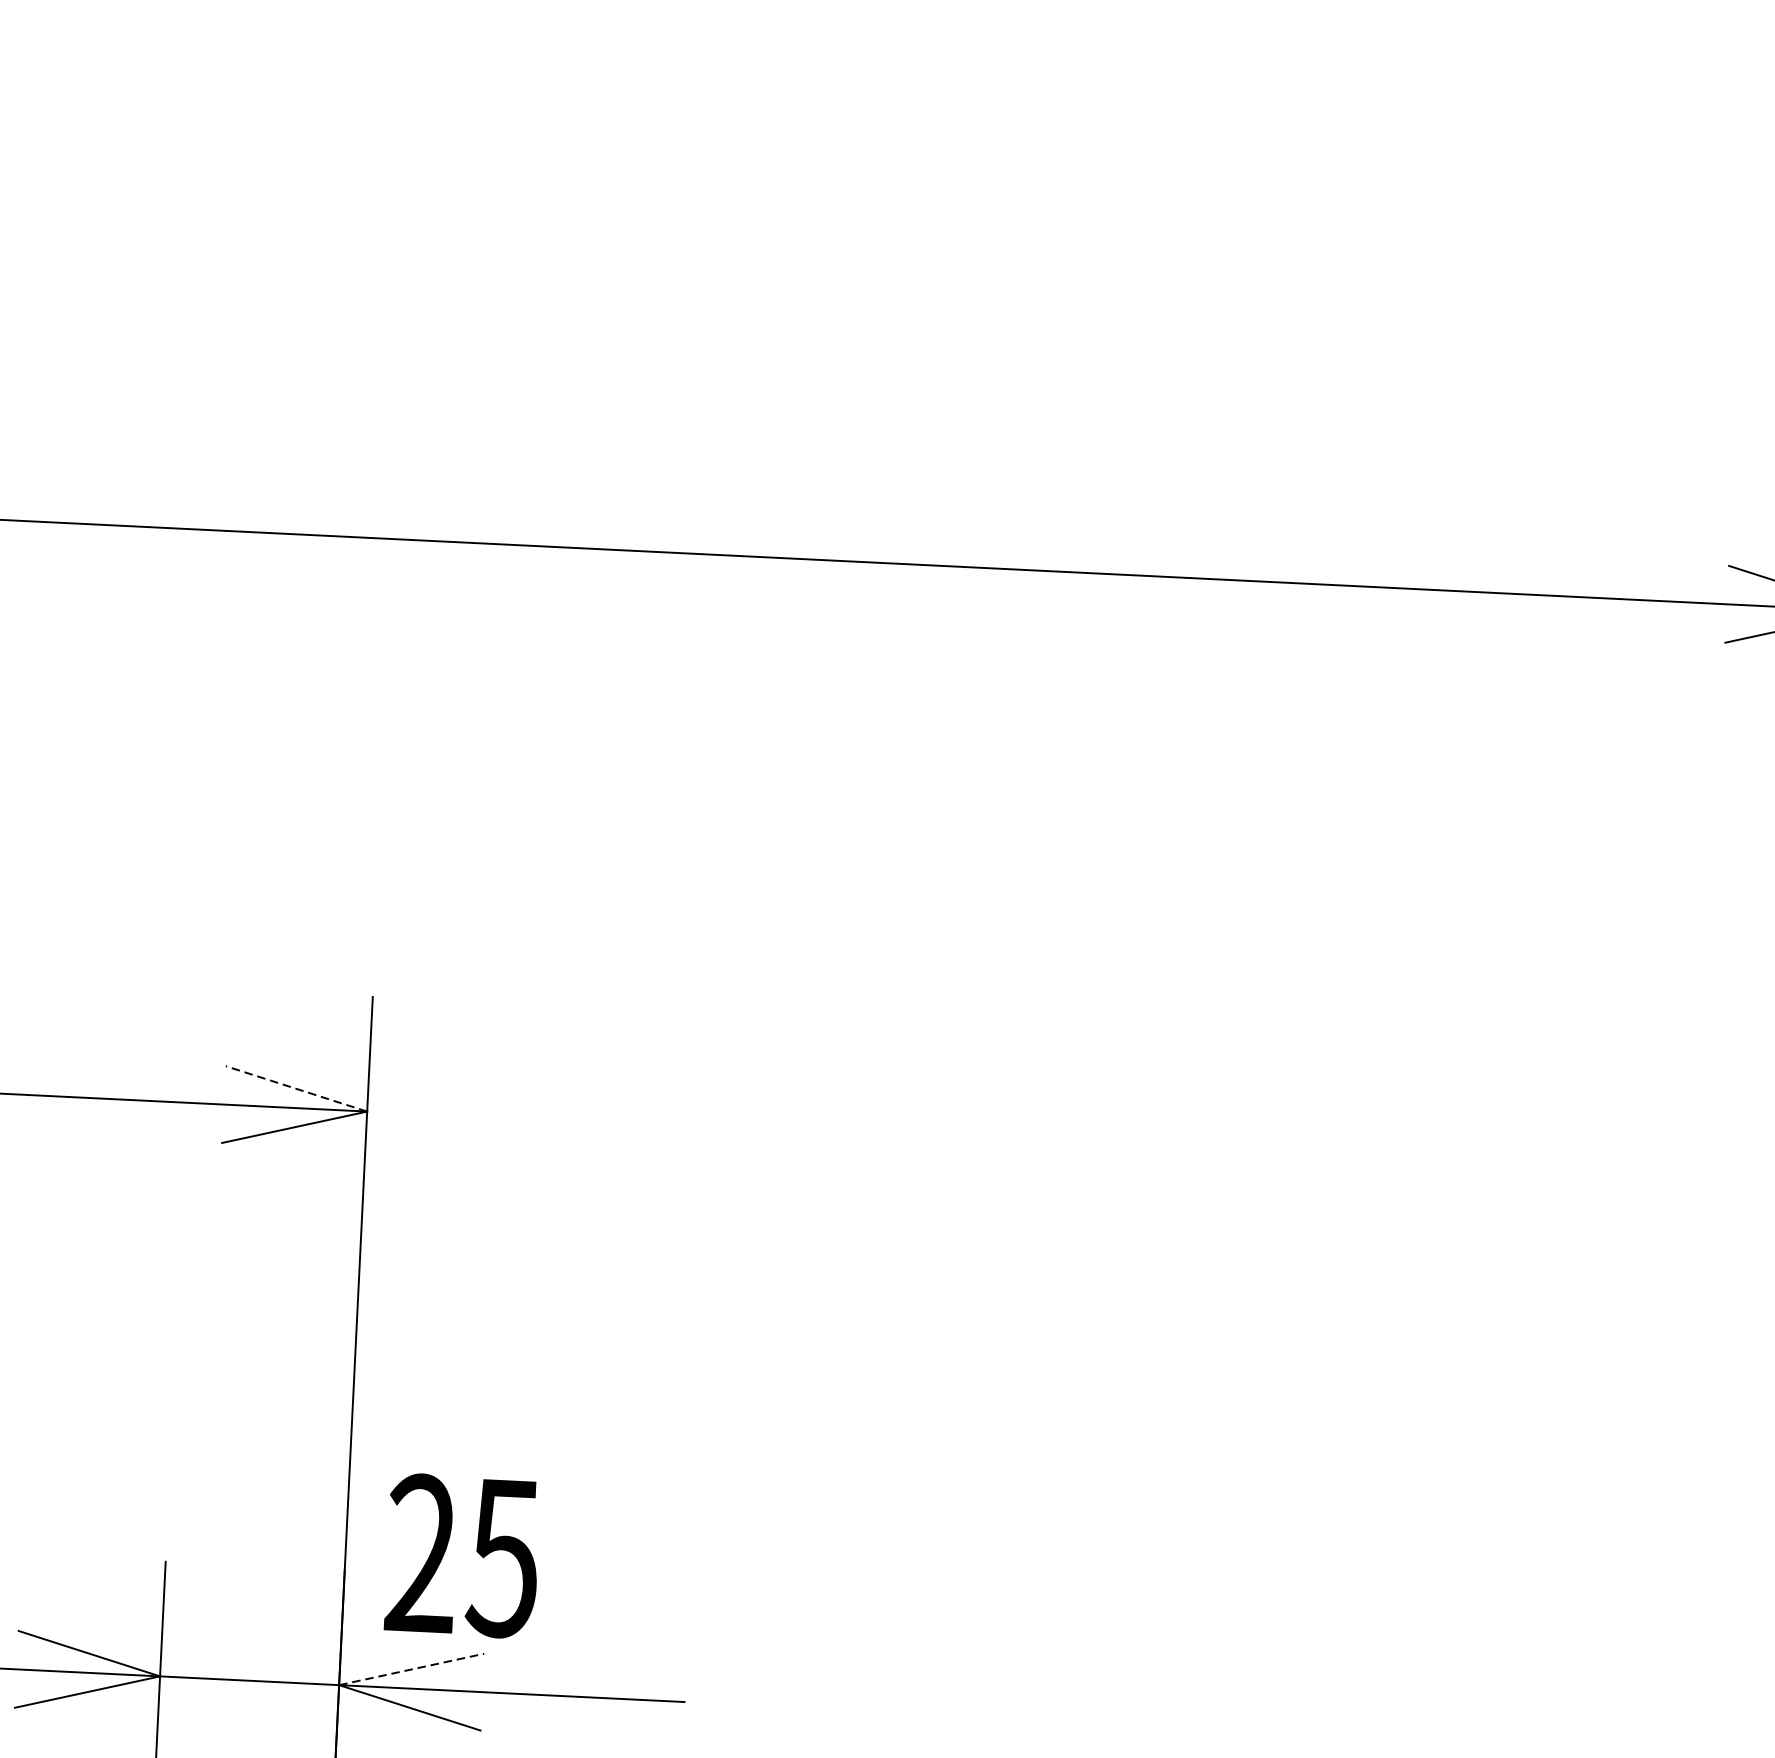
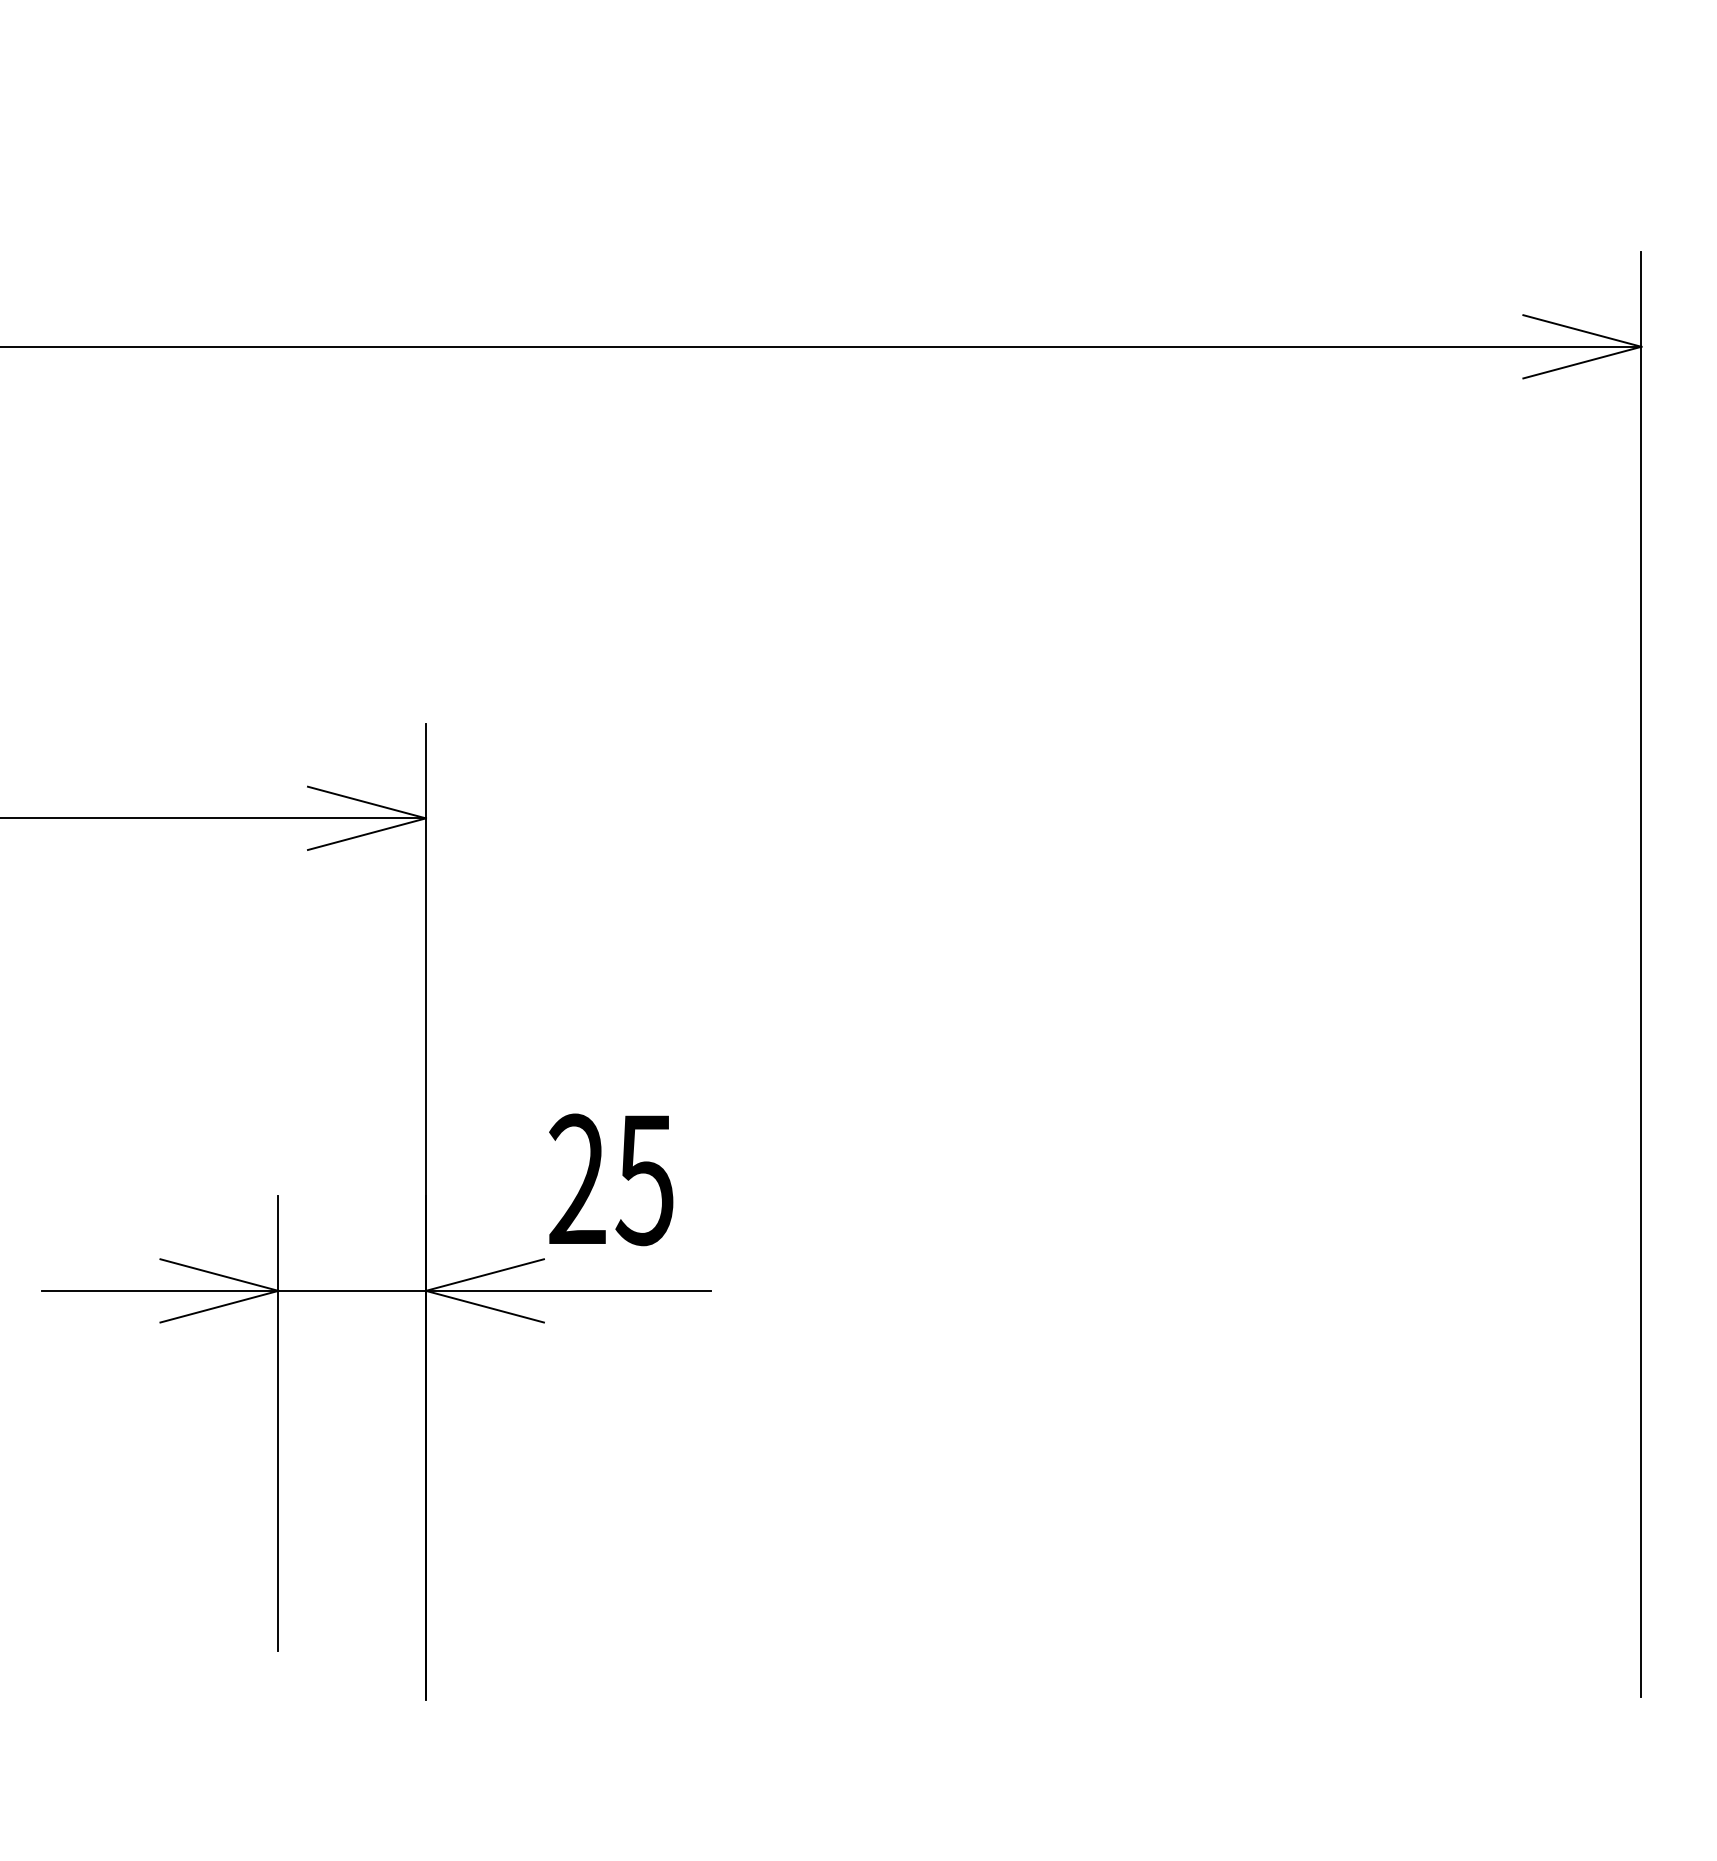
line: (295, 1088) -> (366, 802), dashed -> solid
text: (462, 1555) -> (611, 1179), moved
line: (412, 1668) -> (485, 1274), dashed -> solid

